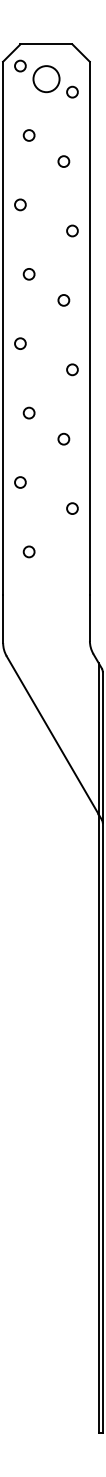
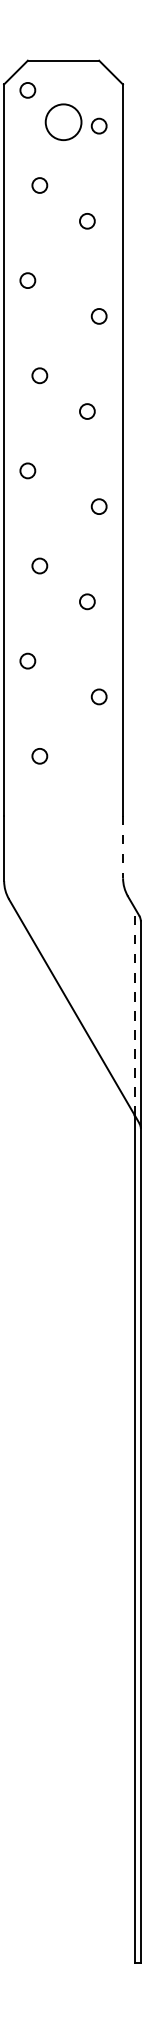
circle: (46, 78) -> (63, 121), moved
line: (89, 618) -> (122, 847), solid -> dashed
line: (98, 738) -> (134, 1012), solid -> dashed

